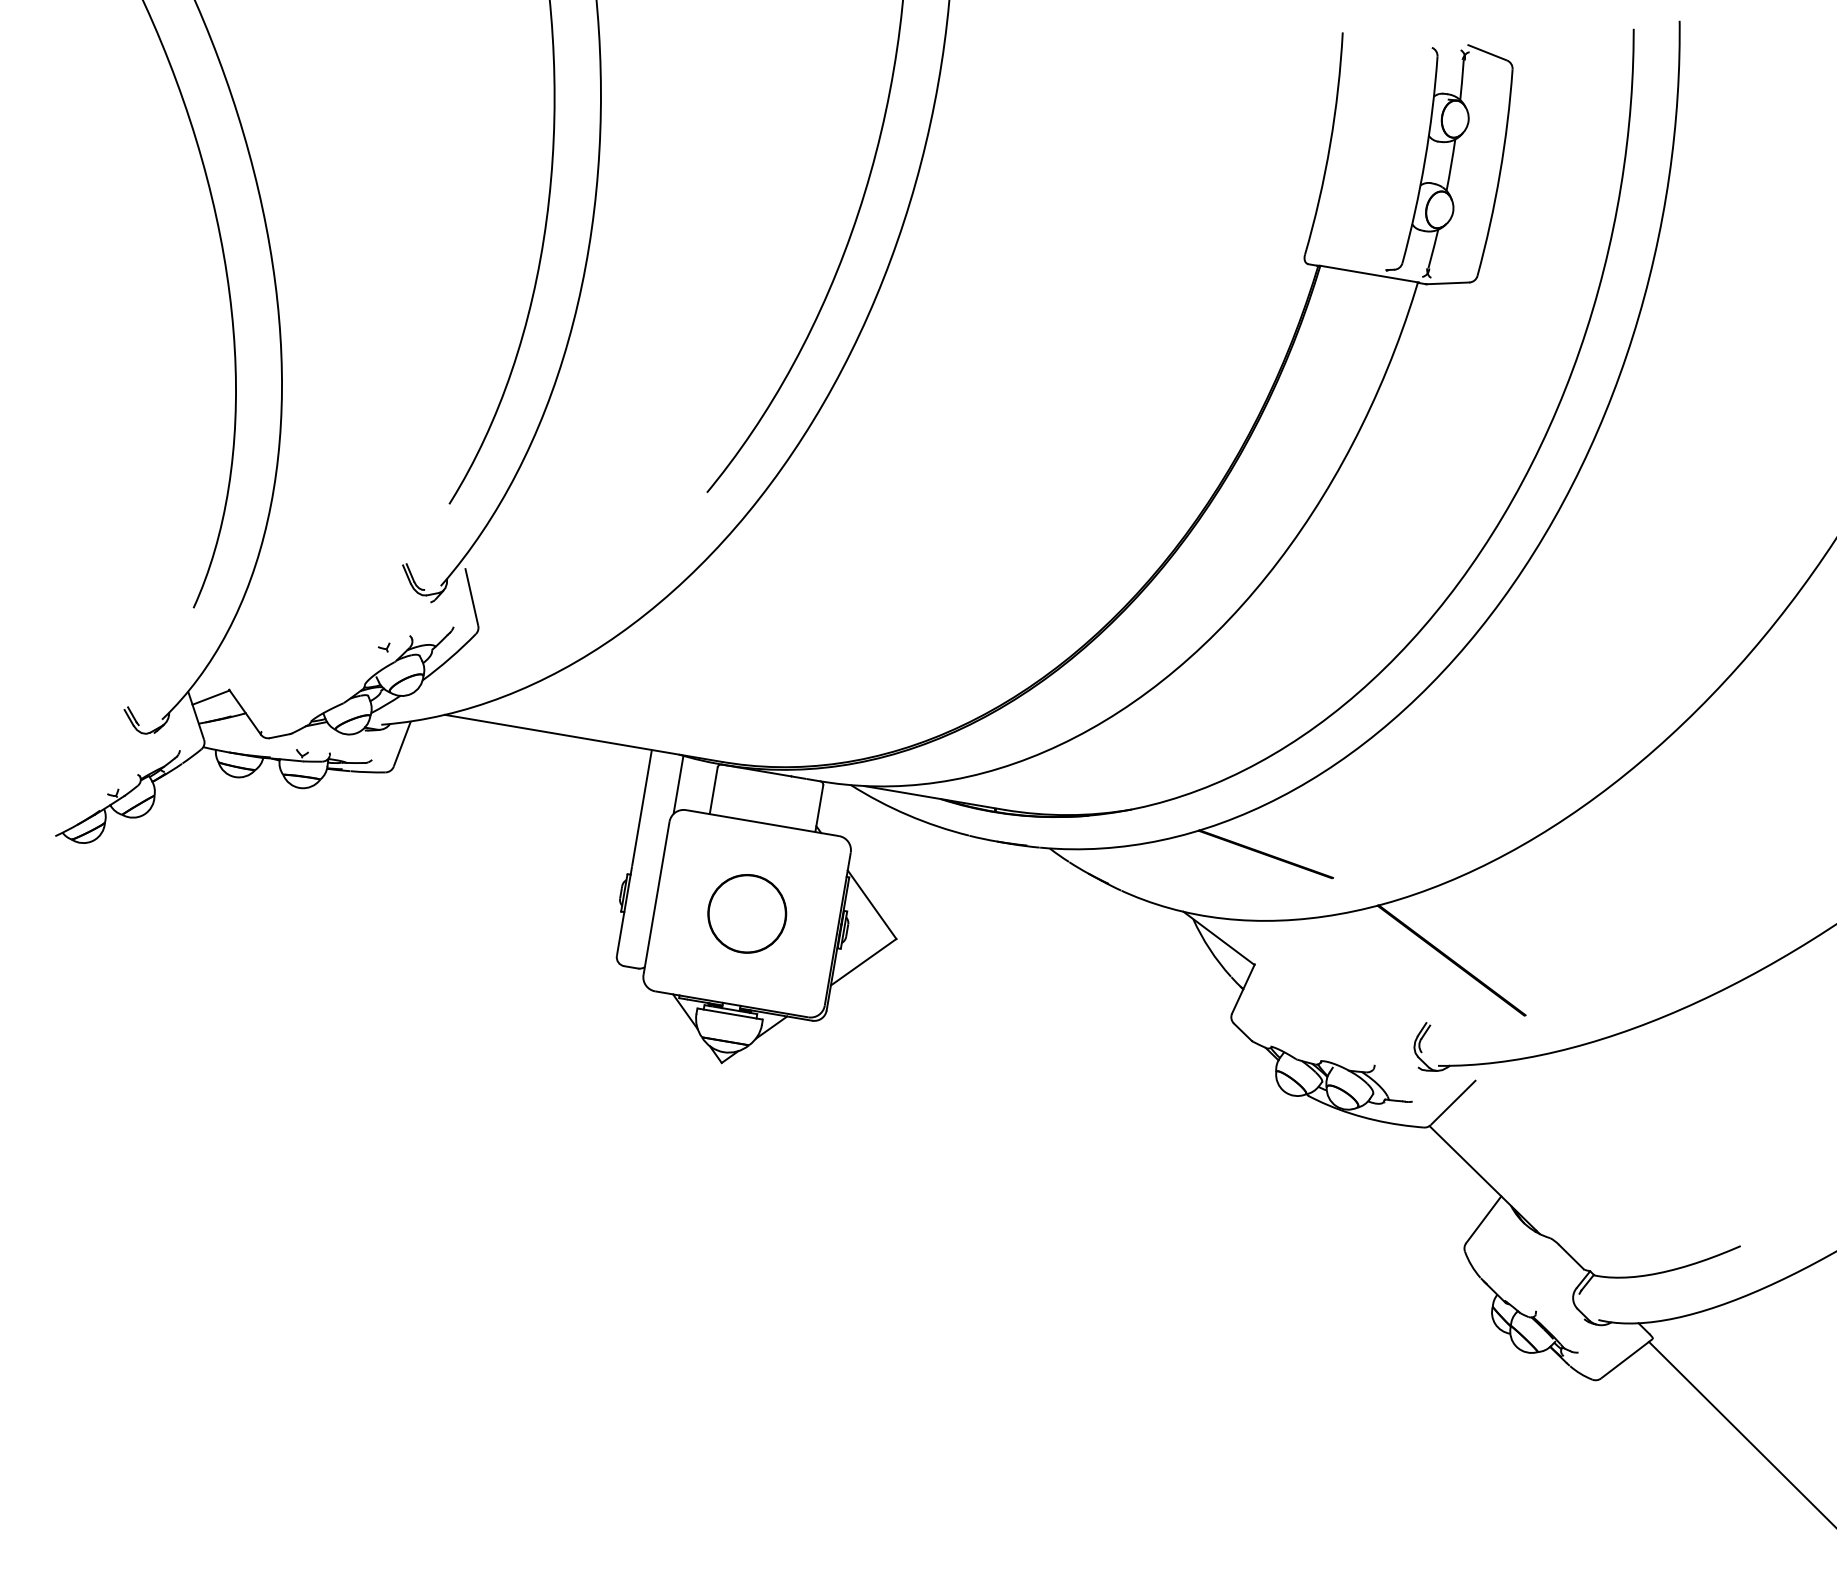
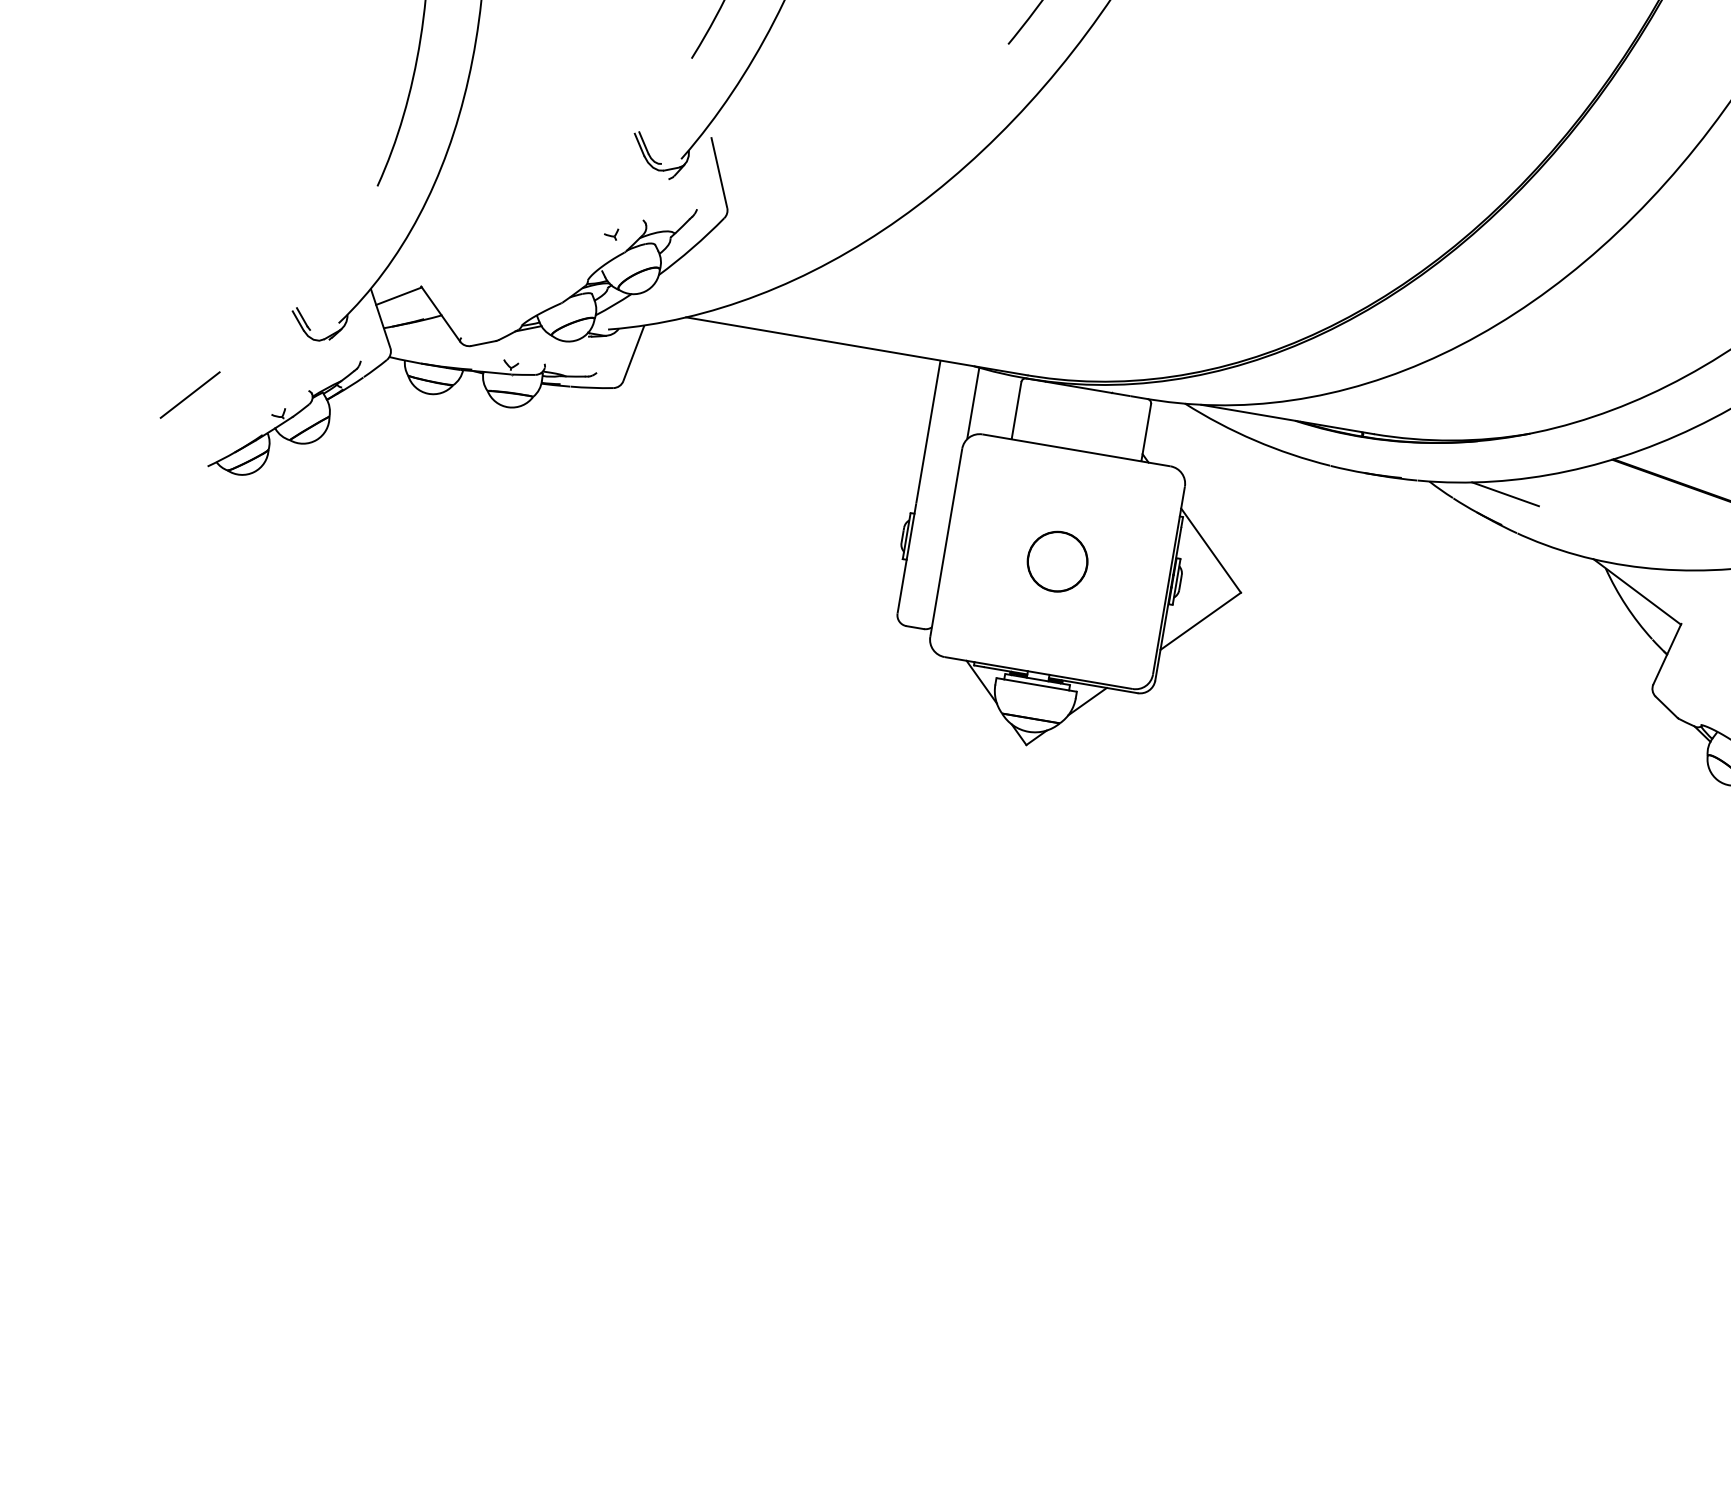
line: (41, 777) -> (190, 394), added
line: (1111, 858) -> (1505, 493), added
part: (746, 913) -> (1056, 561), size x0.62

